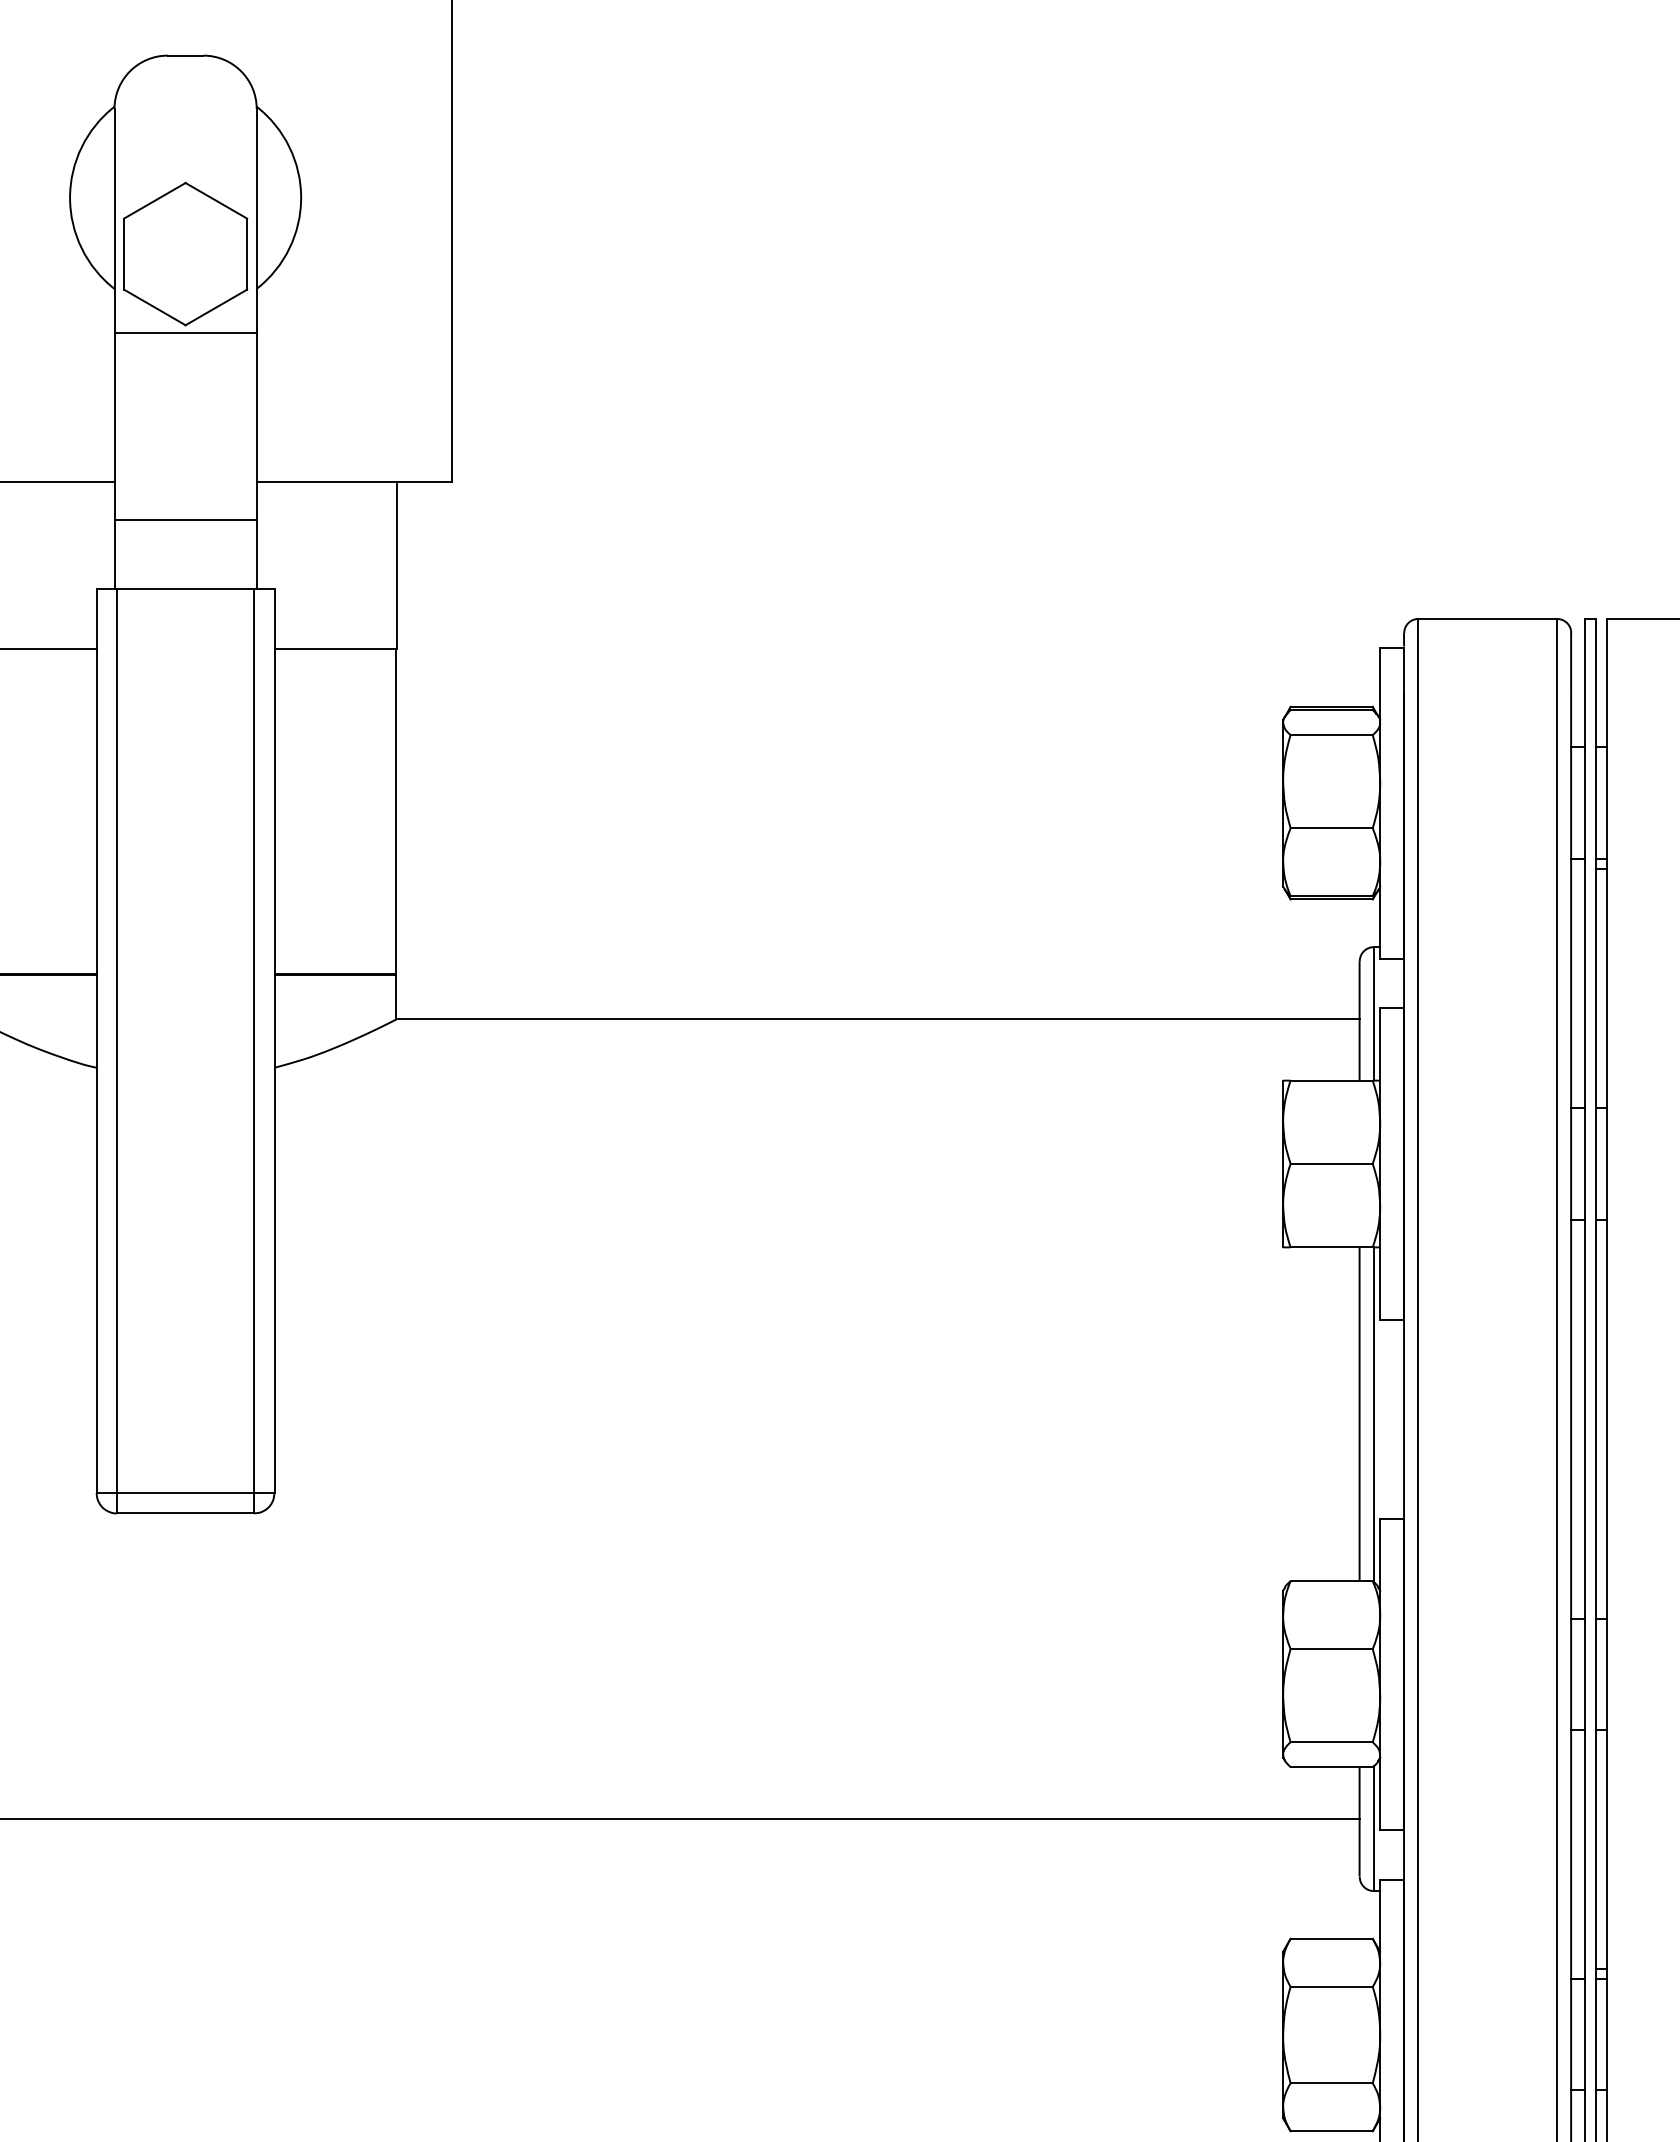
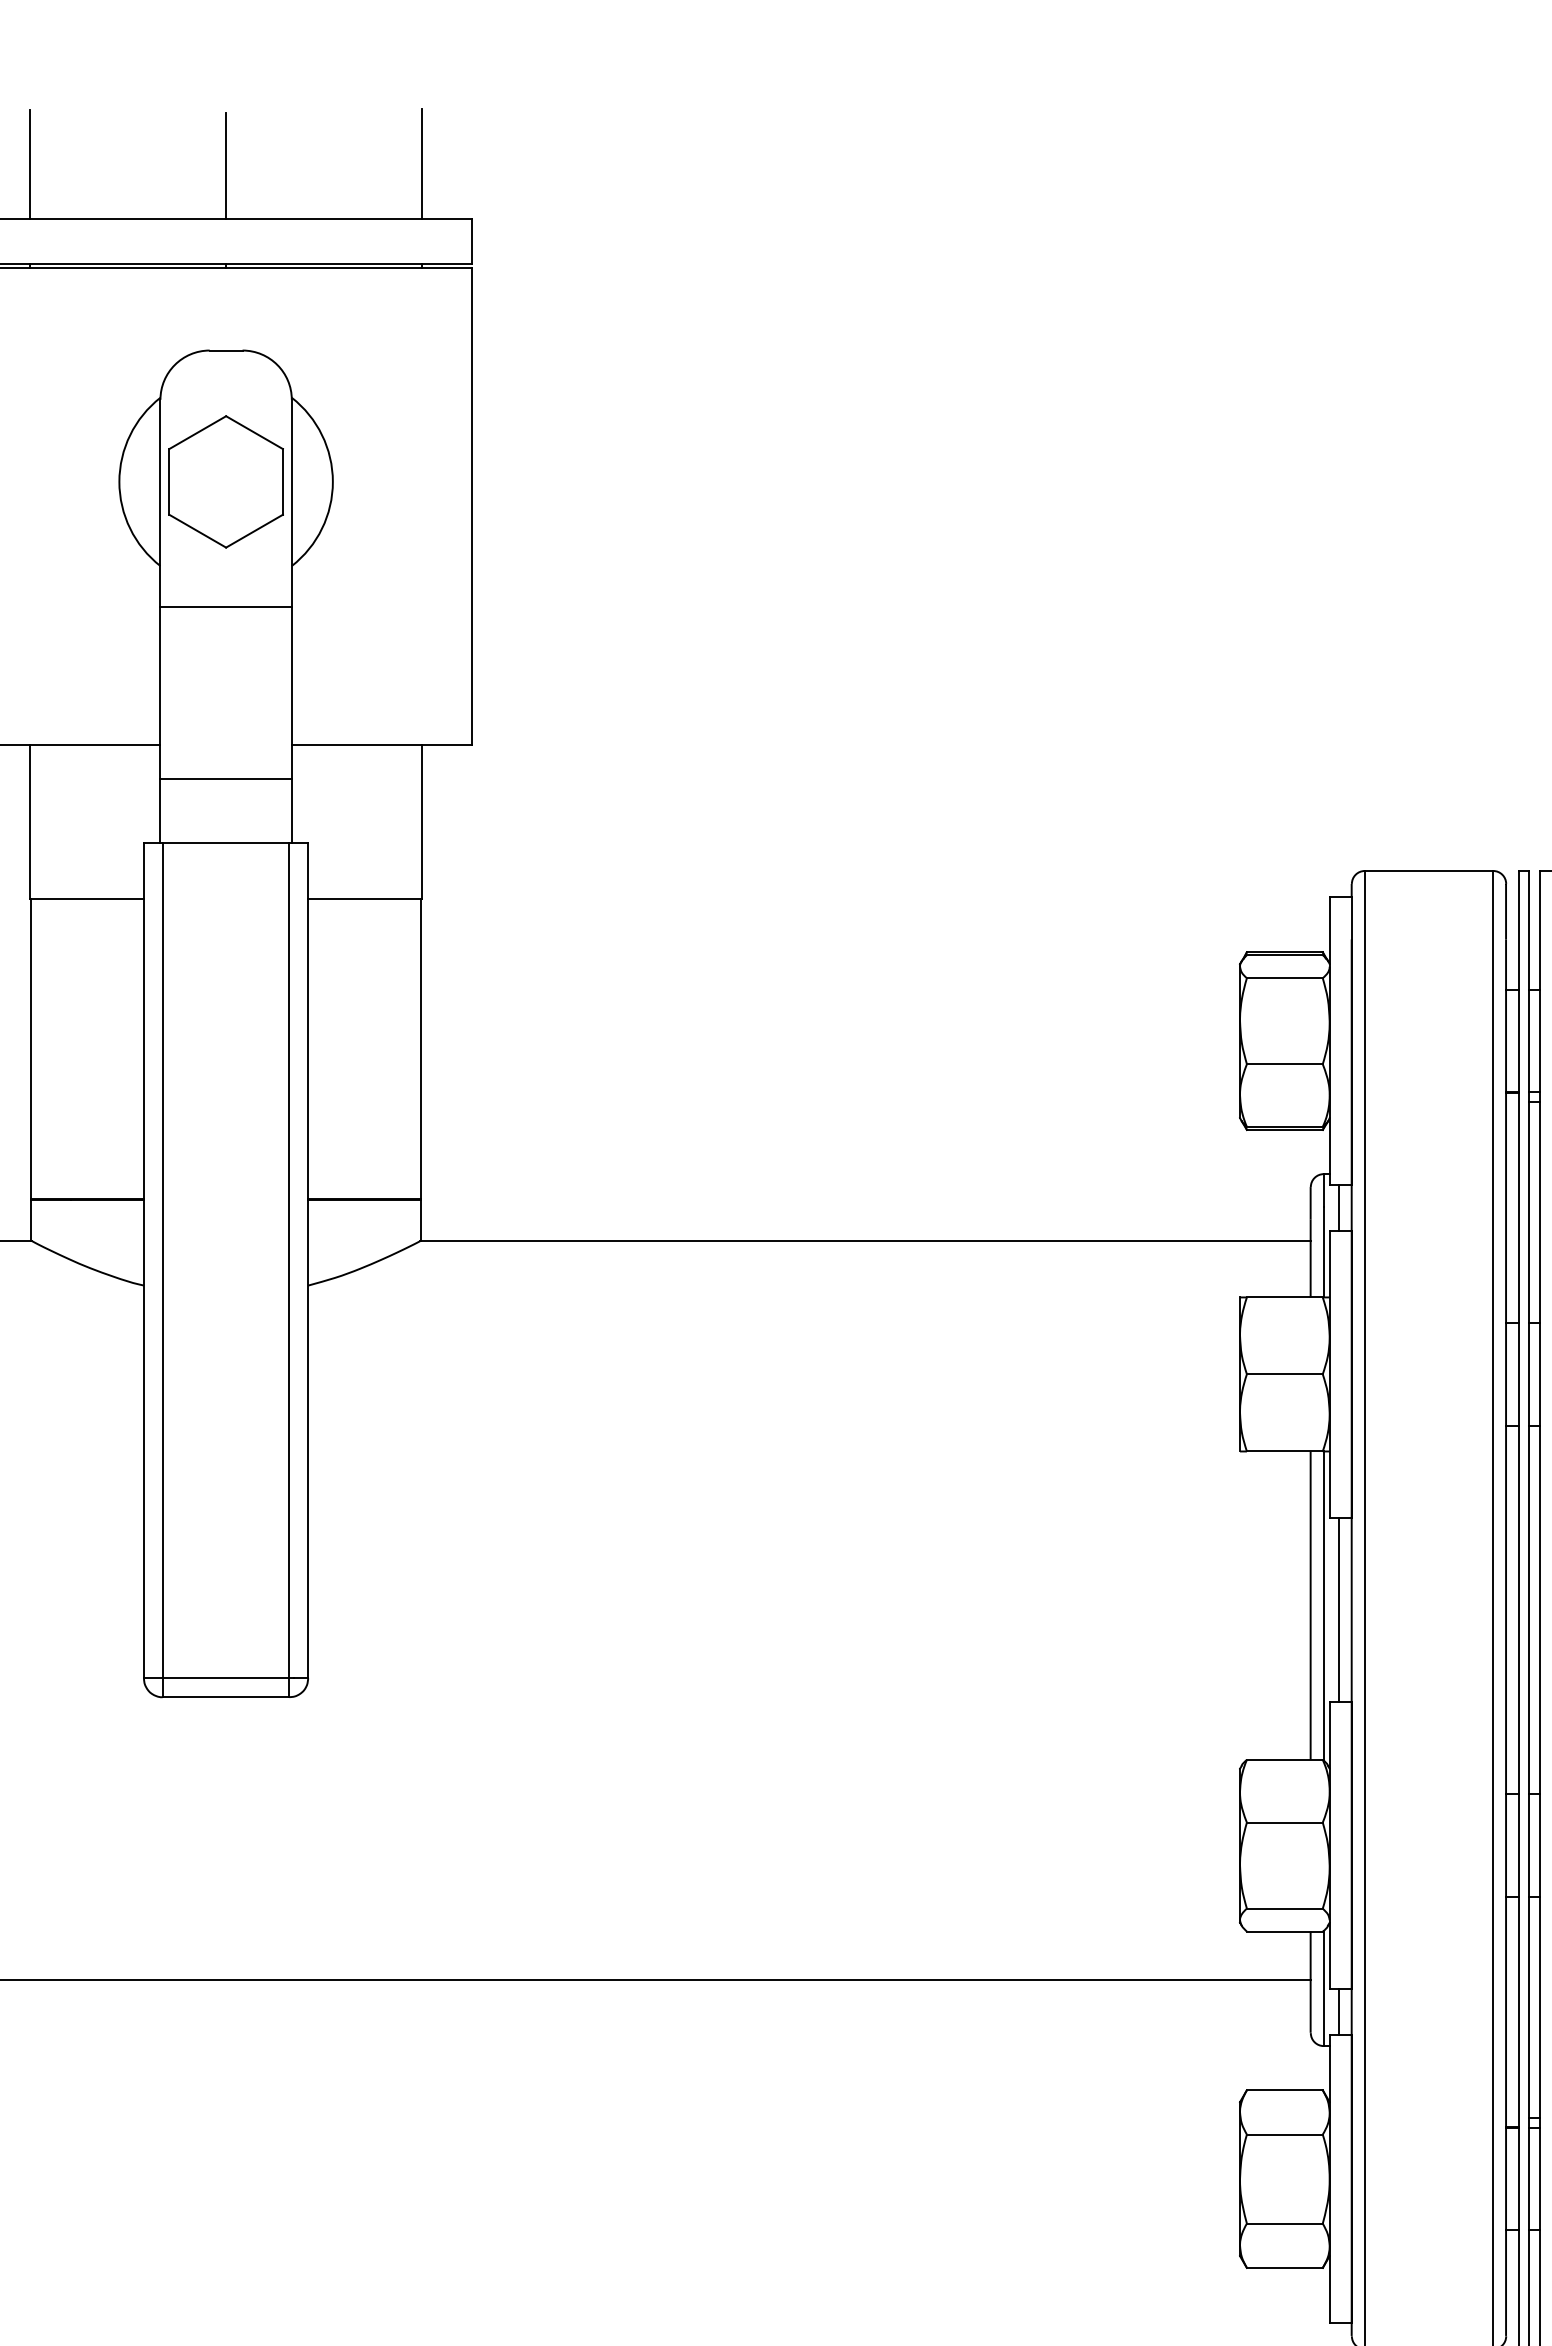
part: (184, 253) -> (225, 481), moved
line: (1389, 983) -> (1338, 1207), added
line: (1389, 1419) -> (1338, 1610), added
line: (1389, 1854) -> (1338, 2012), added

